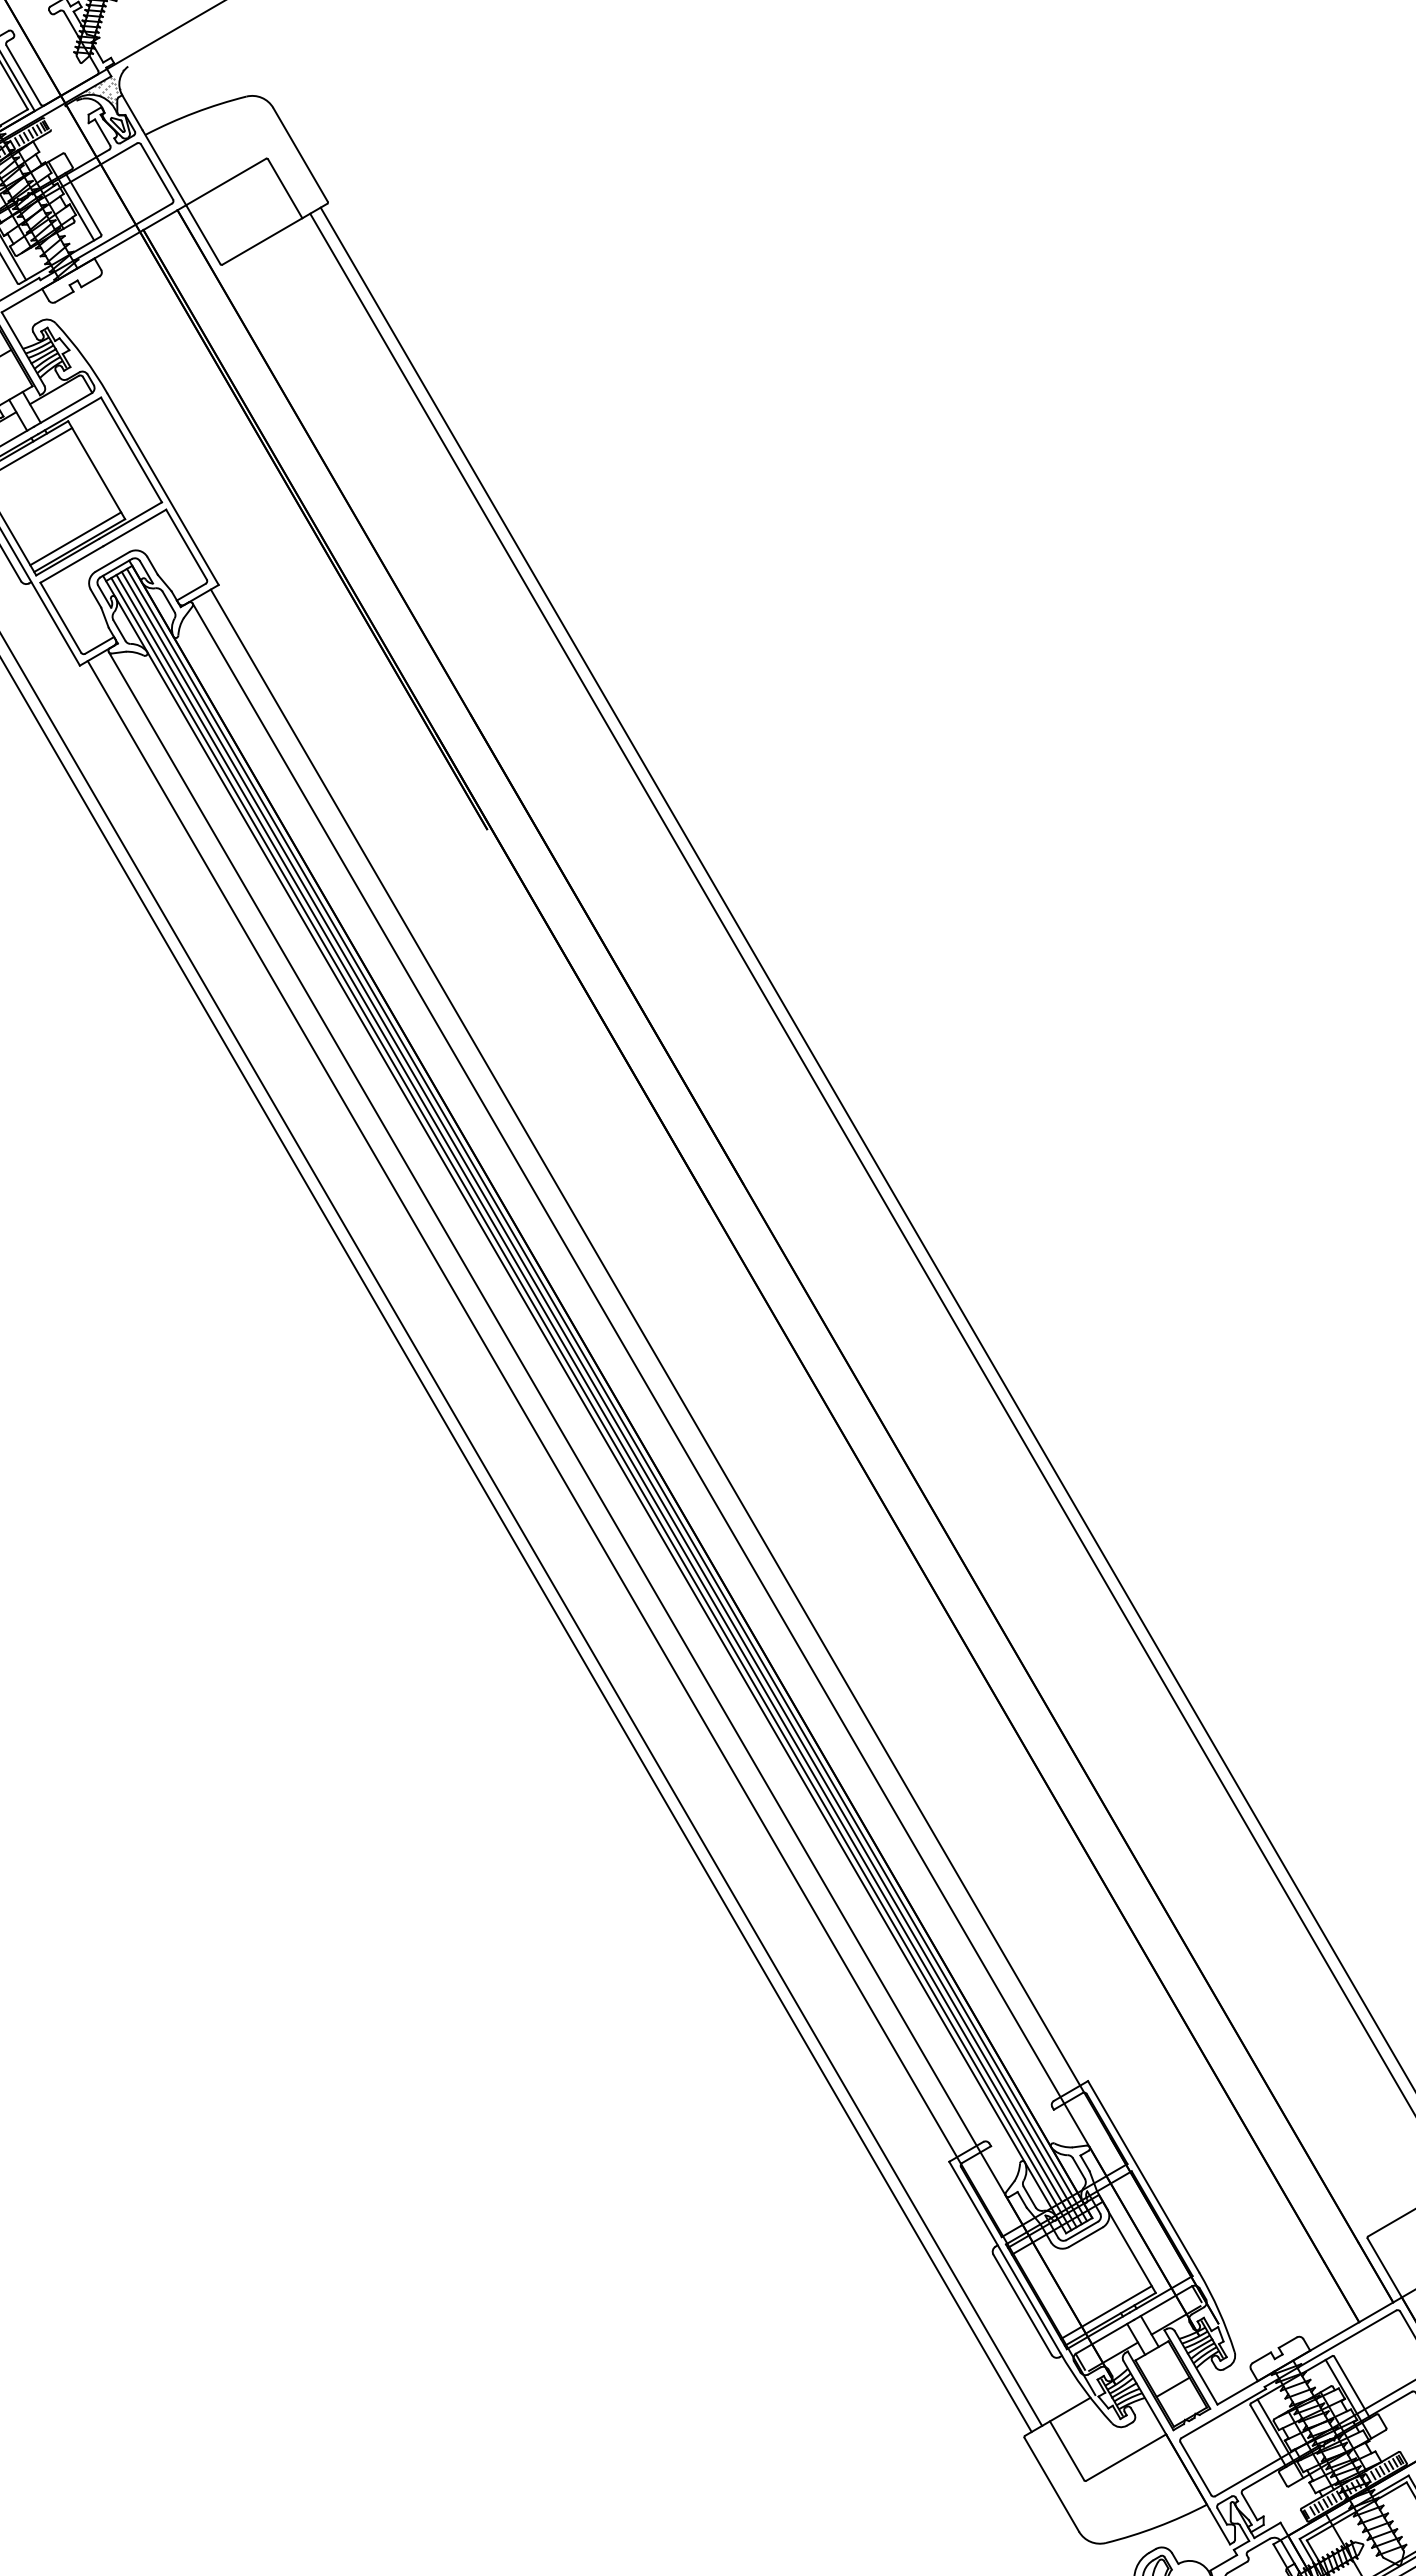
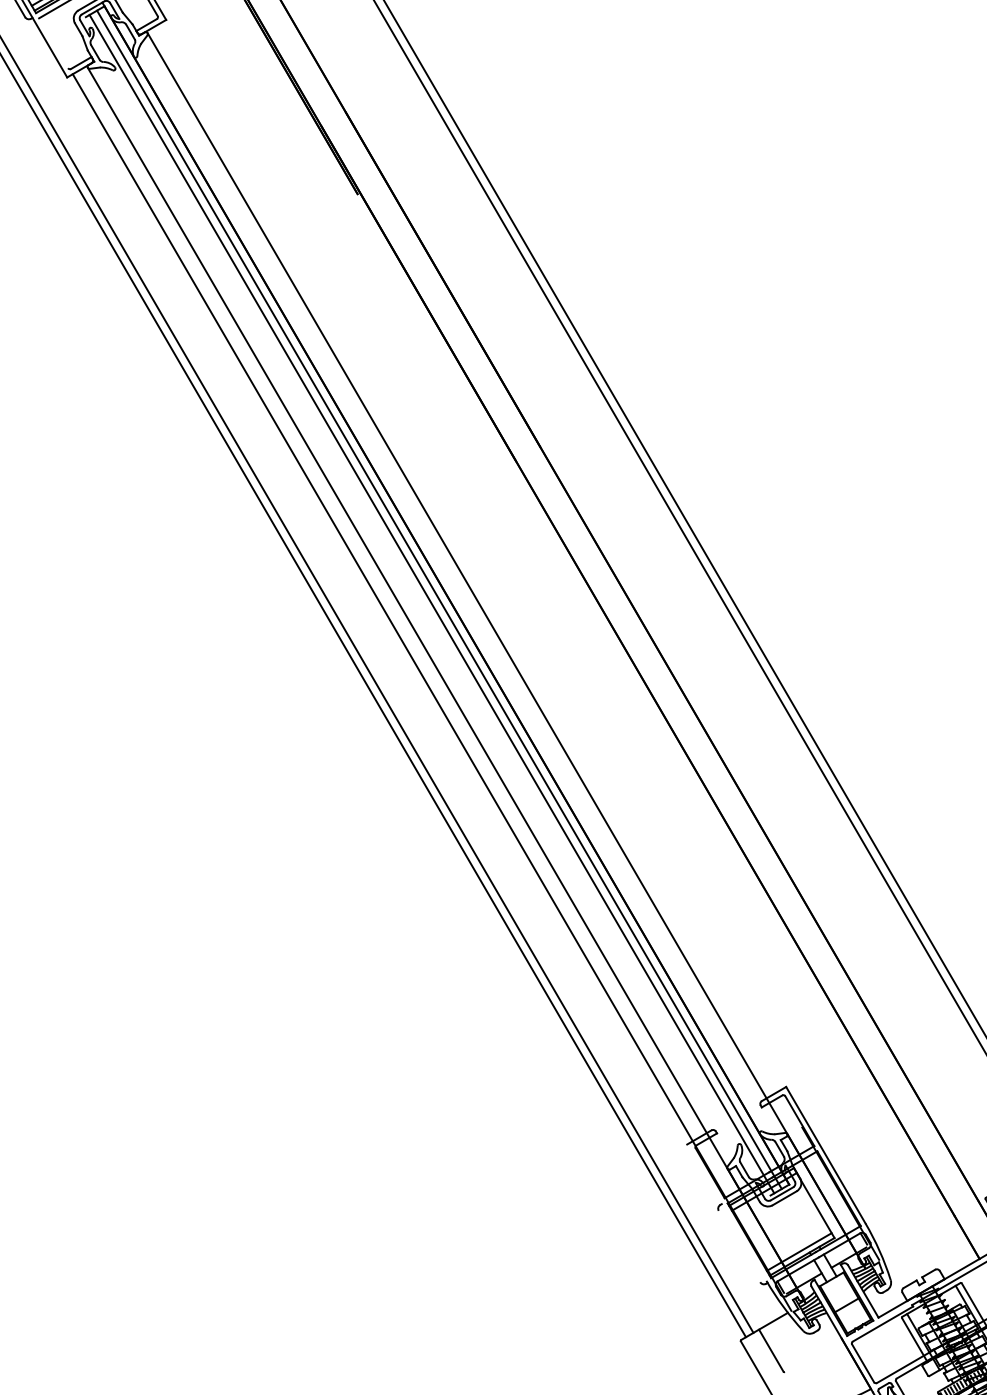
line: (60, 617) -> (53, 43), removed
line: (607, 1394) -> (443, 597), removed
line: (596, 1400) -> (435, 601), removed
line: (584, 1404) -> (427, 604), removed
line: (714, 1456) -> (519, 641), removed
line: (1004, 2256) -> (726, 1212), removed
line: (1022, 2304) -> (739, 1246), removed
line: (1126, 2457) -> (813, 1355), removed

